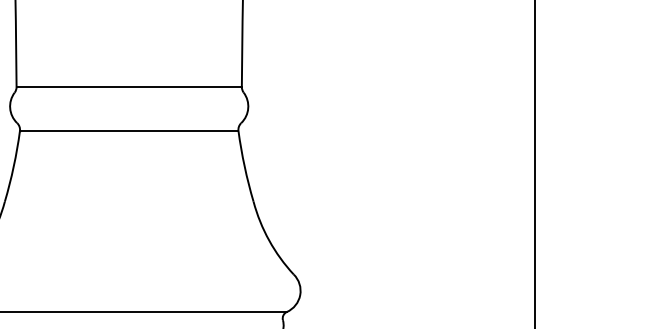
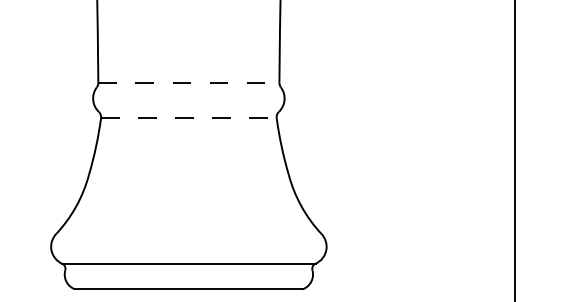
line: (128, 86) -> (188, 82), solid -> dashed
line: (128, 131) -> (188, 118), solid -> dashed

